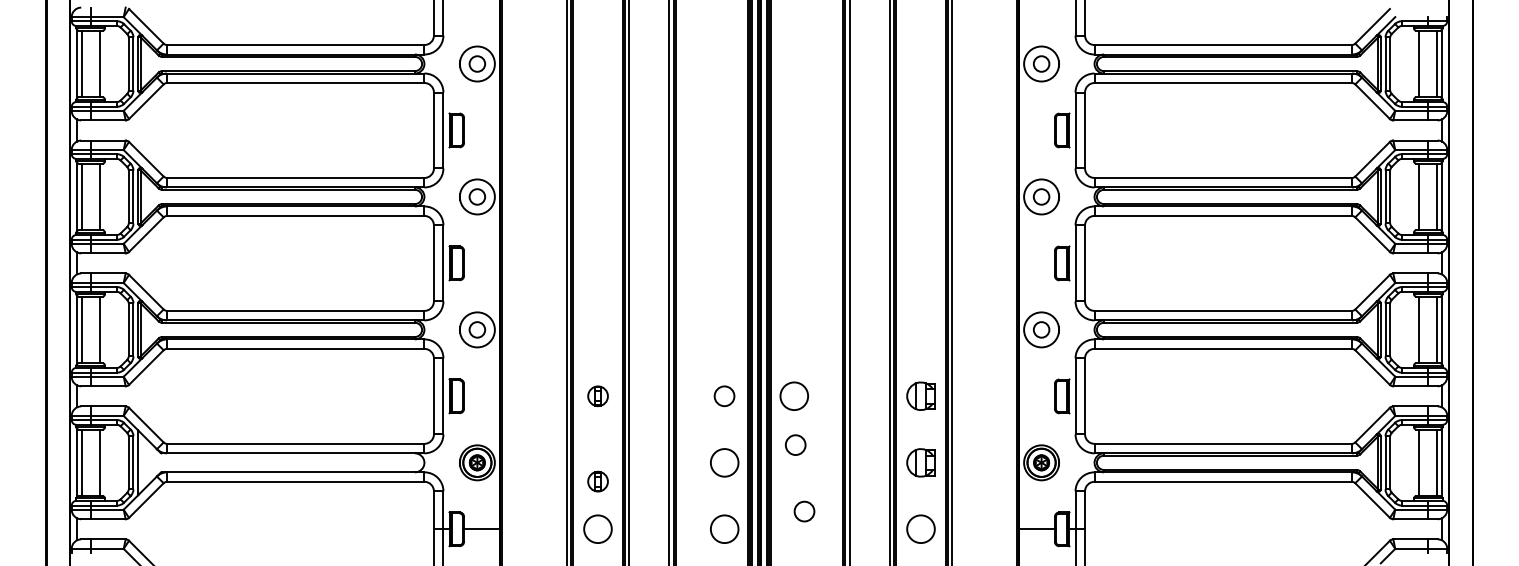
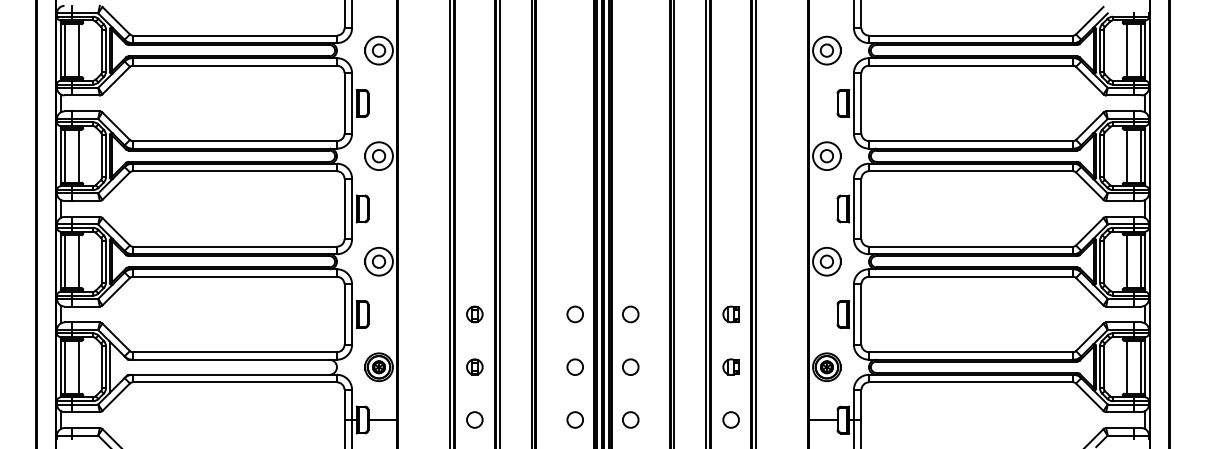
circle: (794, 396) -> (630, 314), size x0.71
part: (920, 396) -> (730, 314), size x0.71
circle: (795, 444) -> (630, 366), moved
circle: (723, 461) -> (574, 366), size x0.71
part: (920, 461) -> (730, 366), size x0.71
part: (597, 480) -> (474, 366), moved
circle: (804, 510) -> (630, 419), moved
circle: (597, 528) -> (474, 419), size x0.71
circle: (723, 528) -> (574, 419), size x0.71
circle: (920, 528) -> (730, 419), size x0.71

